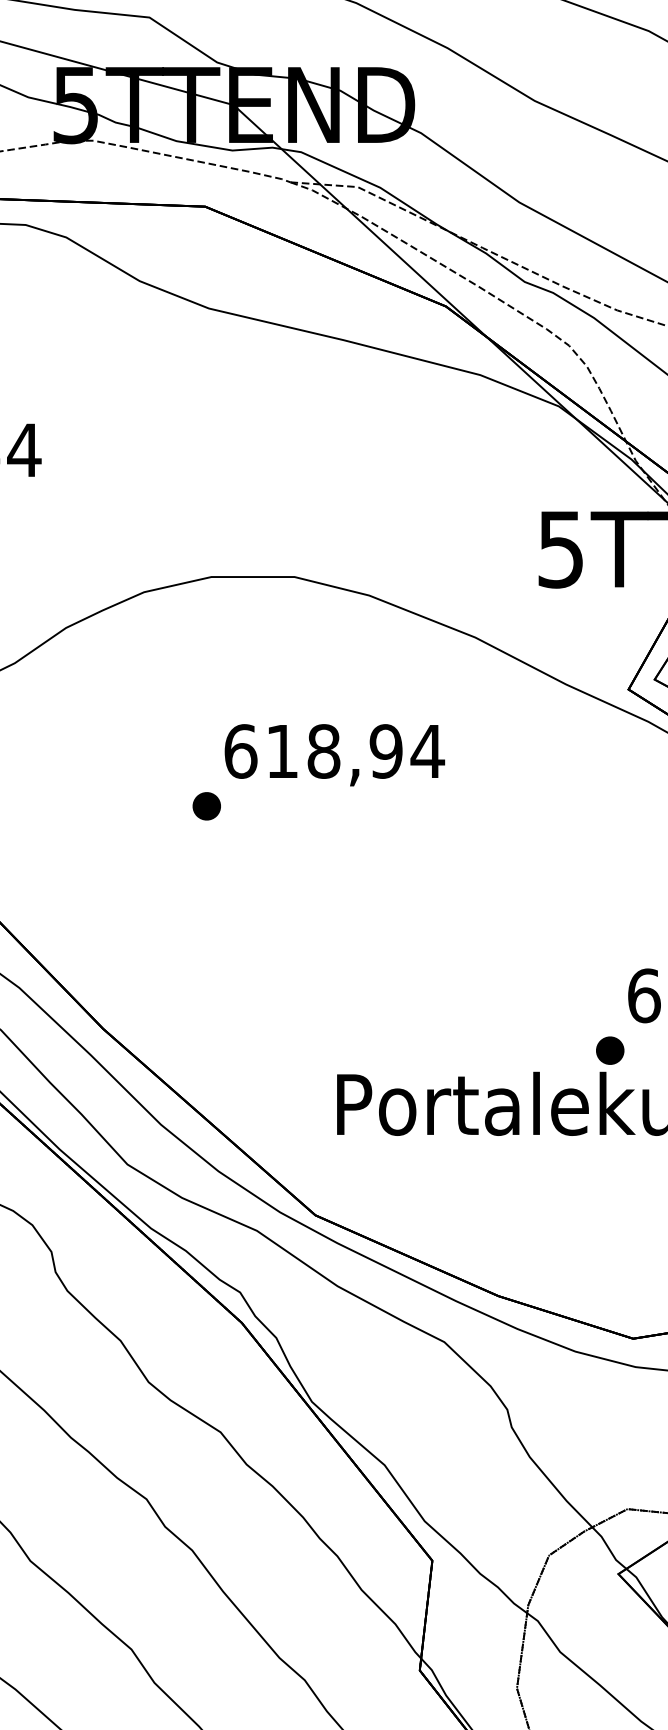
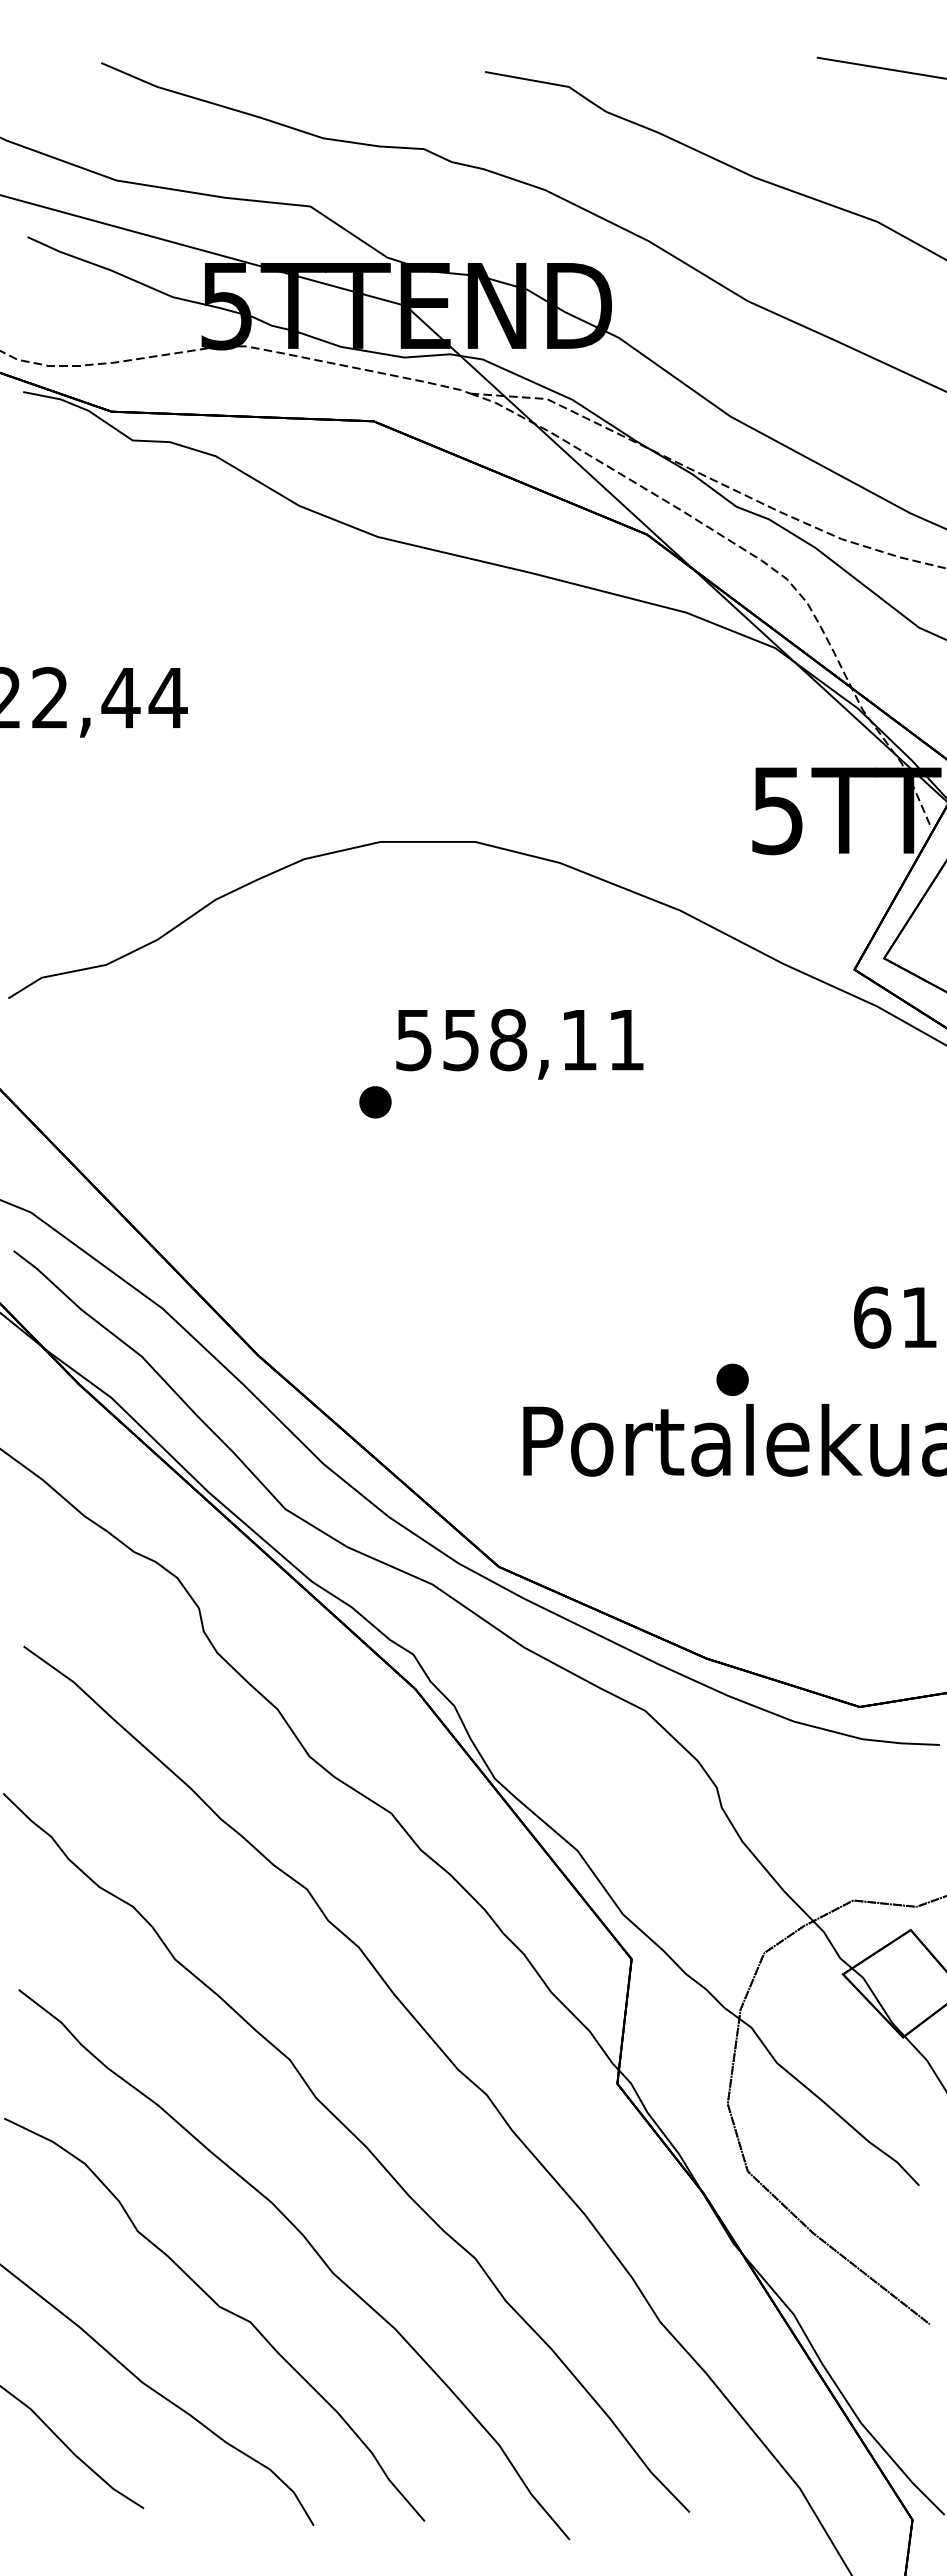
text: (334, 751) -> (520, 1040), 618,94 -> 558,11
part: (610, 1050) -> (732, 1379), moved

